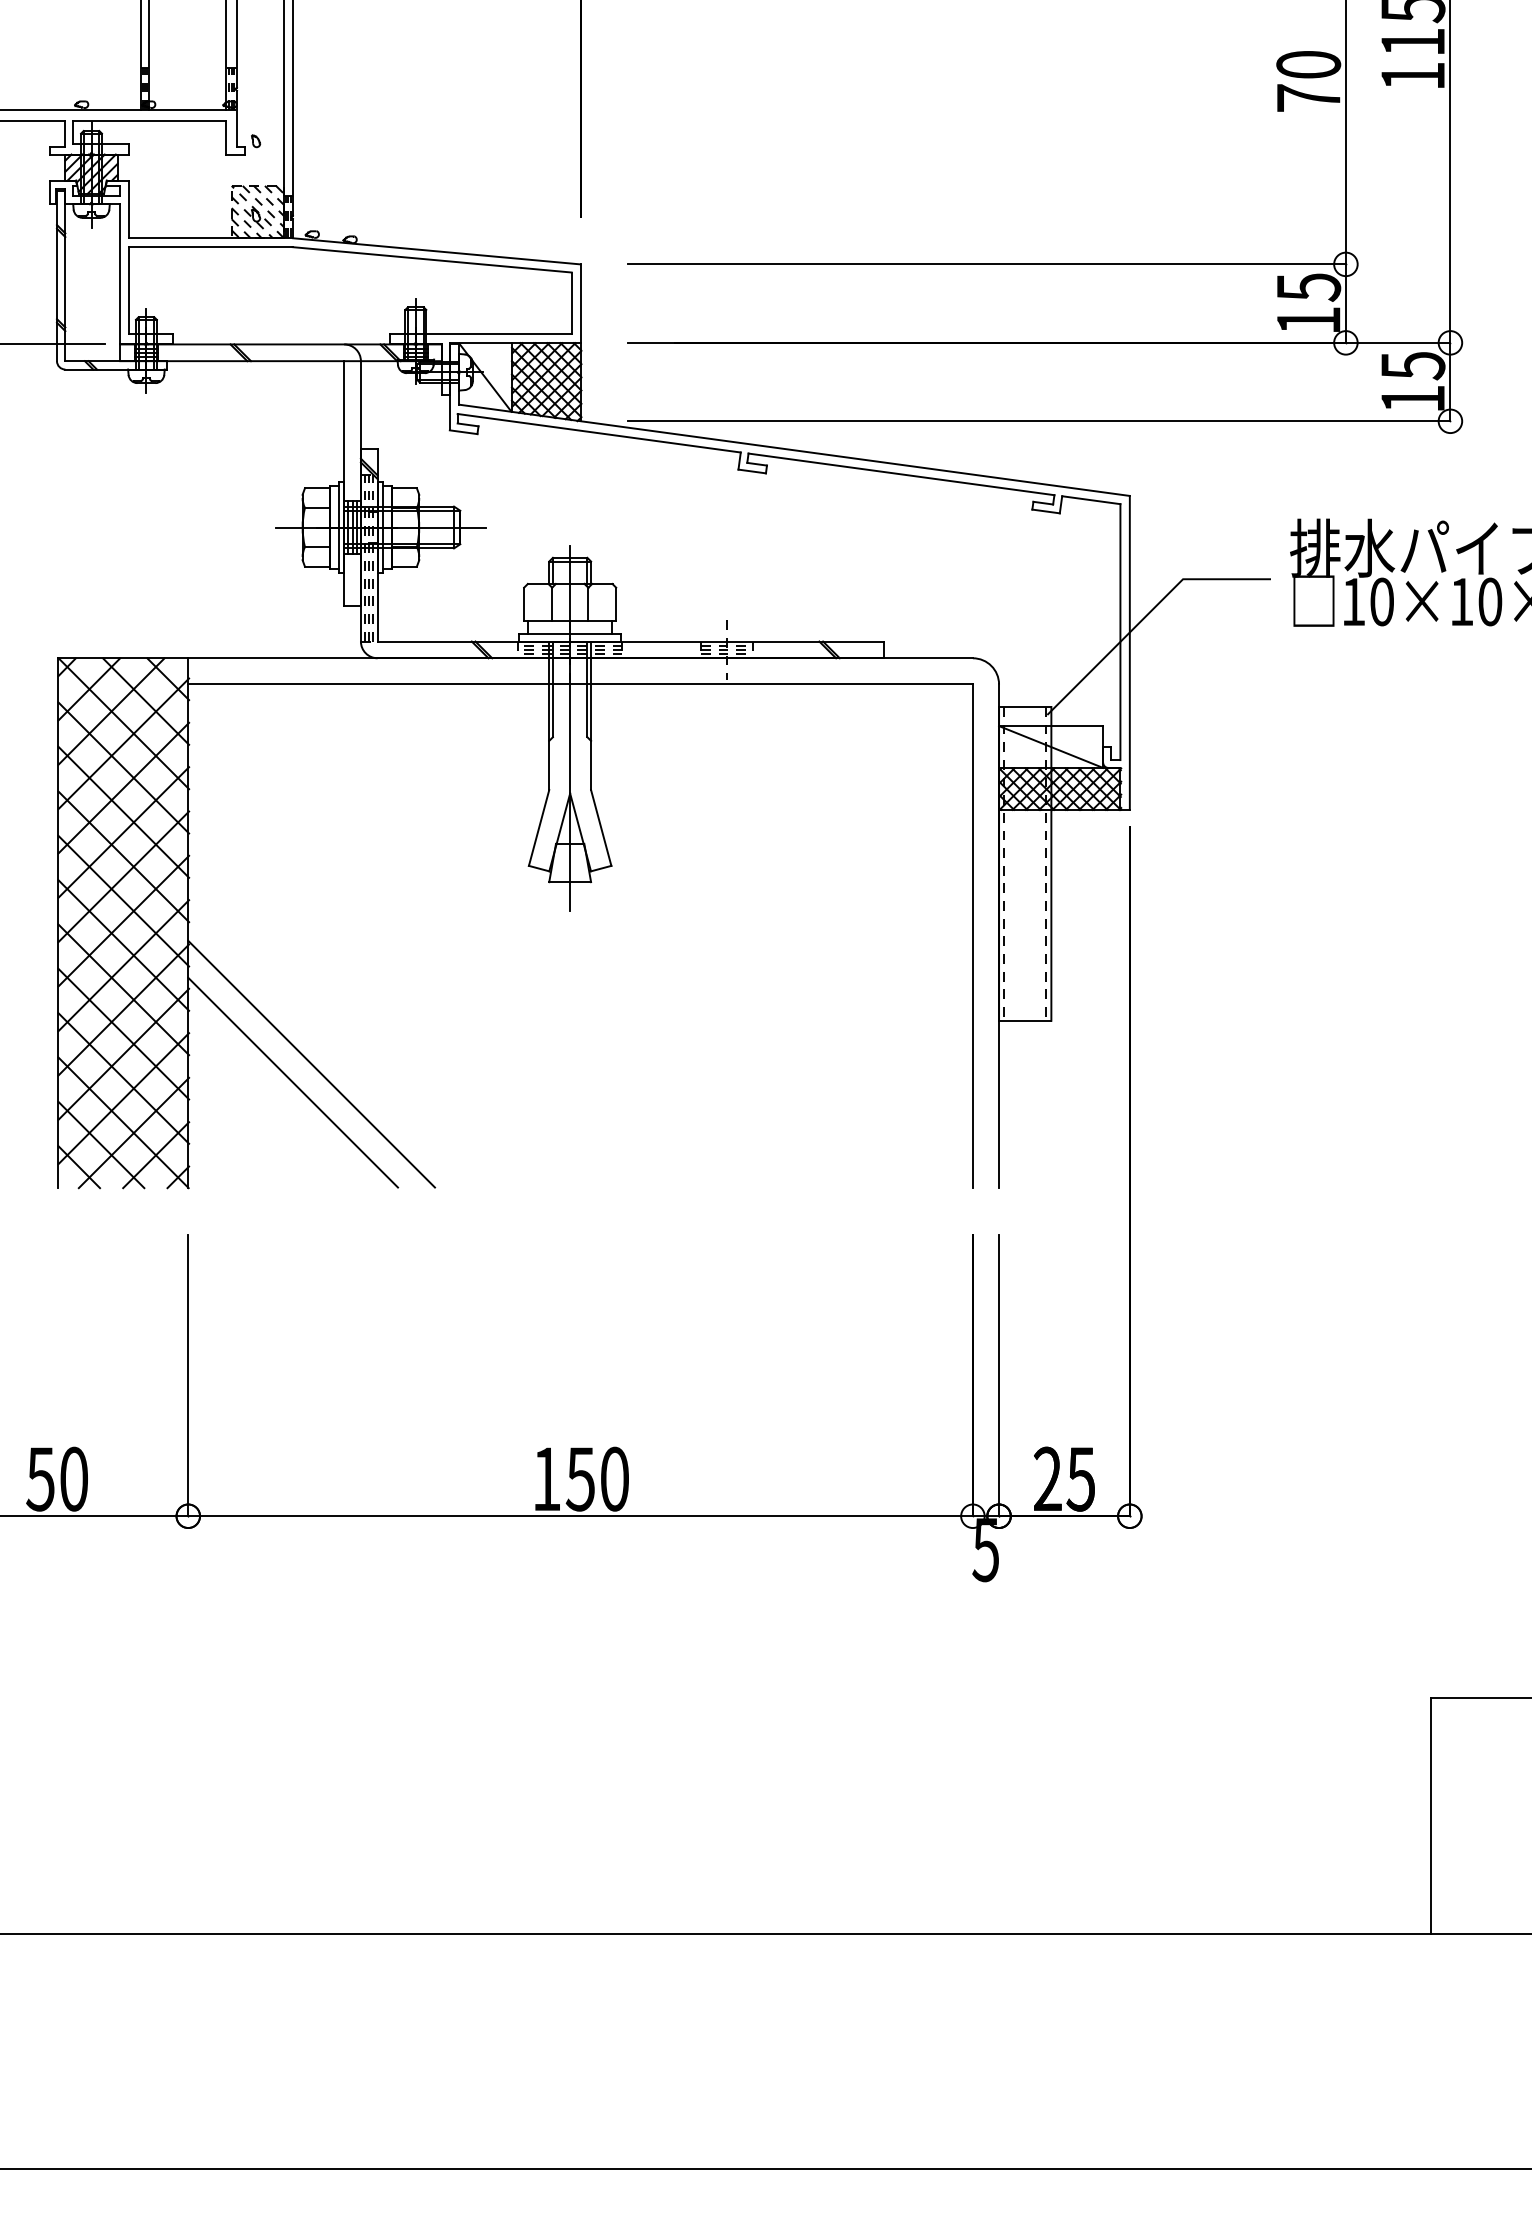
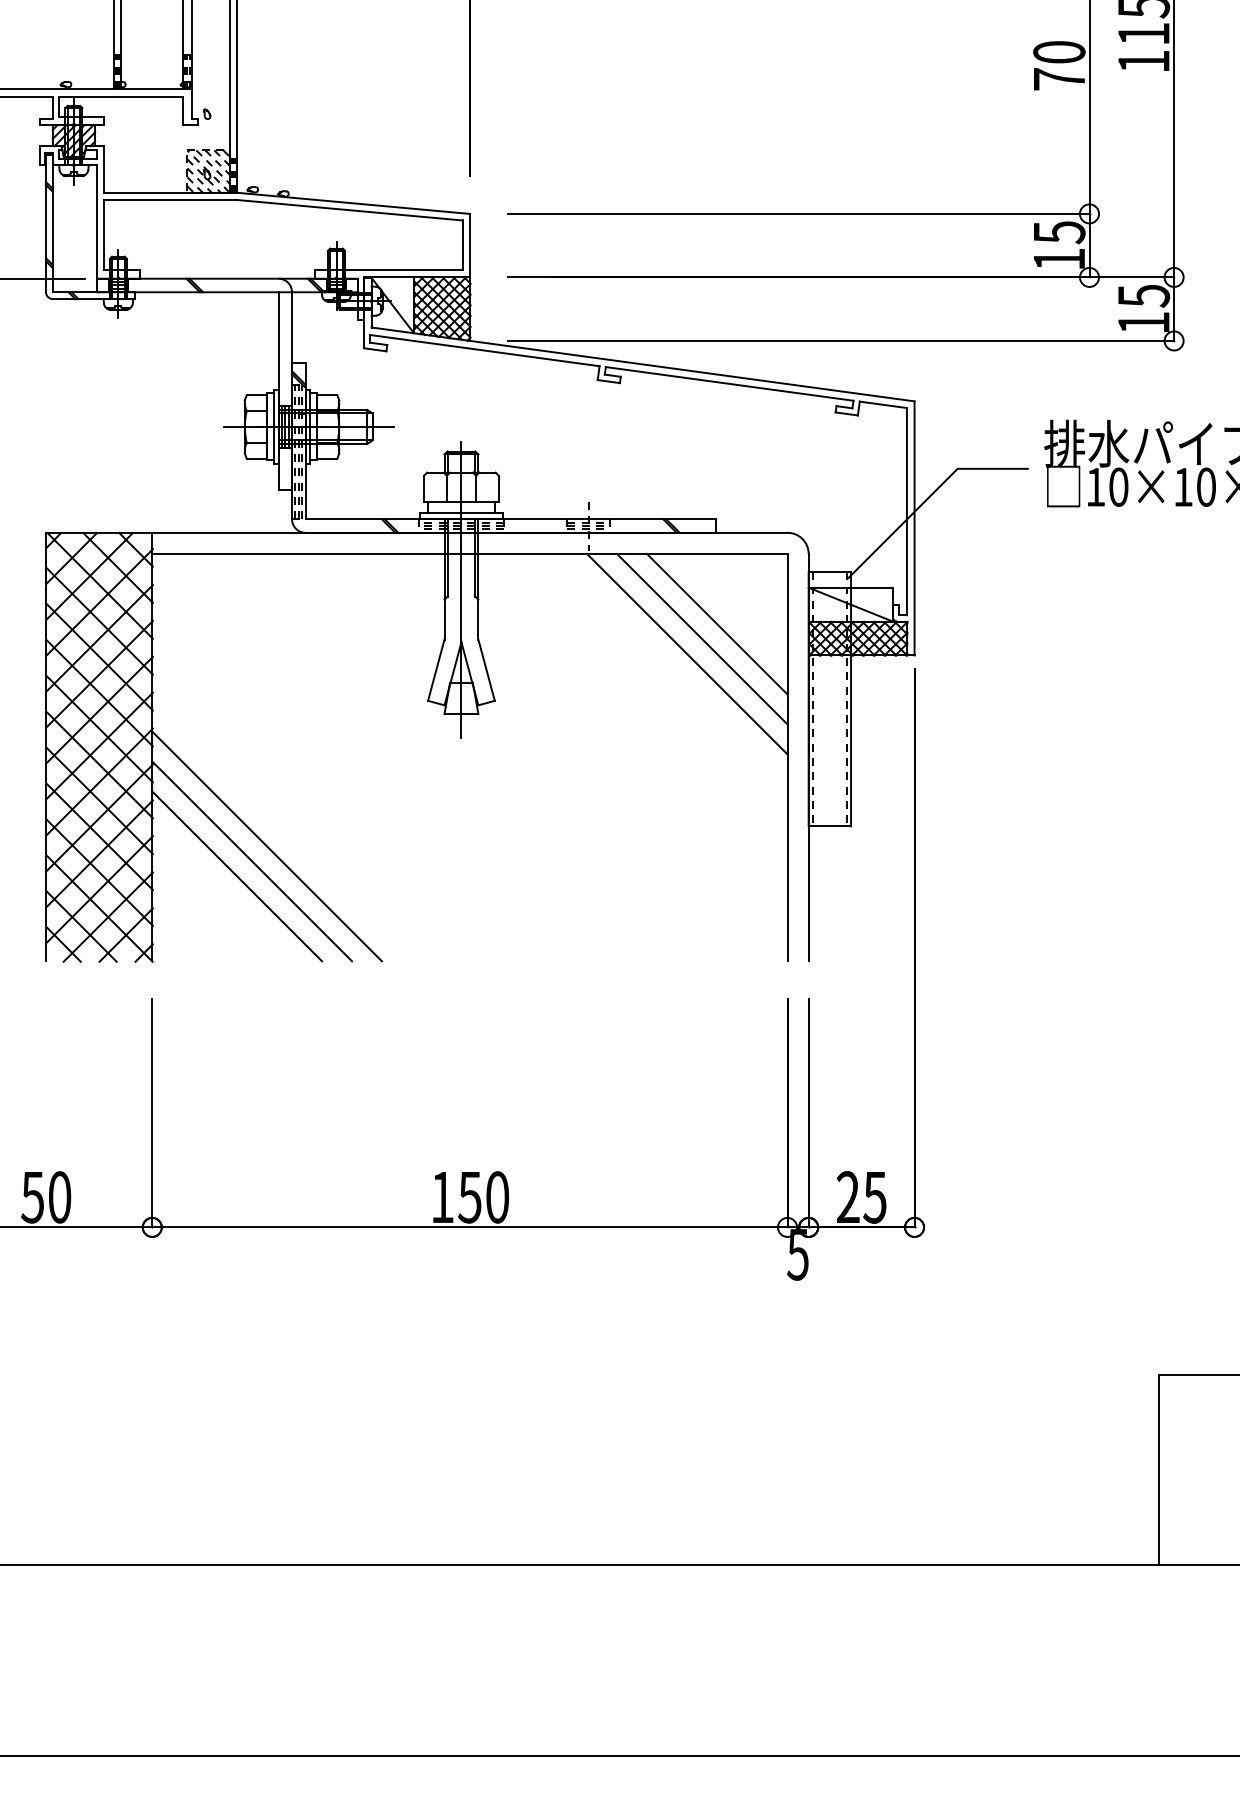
line: (885, 770) -> (716, 623), added
line: (867, 789) -> (702, 639), added
line: (848, 807) -> (686, 653), added
line: (329, 1045) -> (266, 846), added

